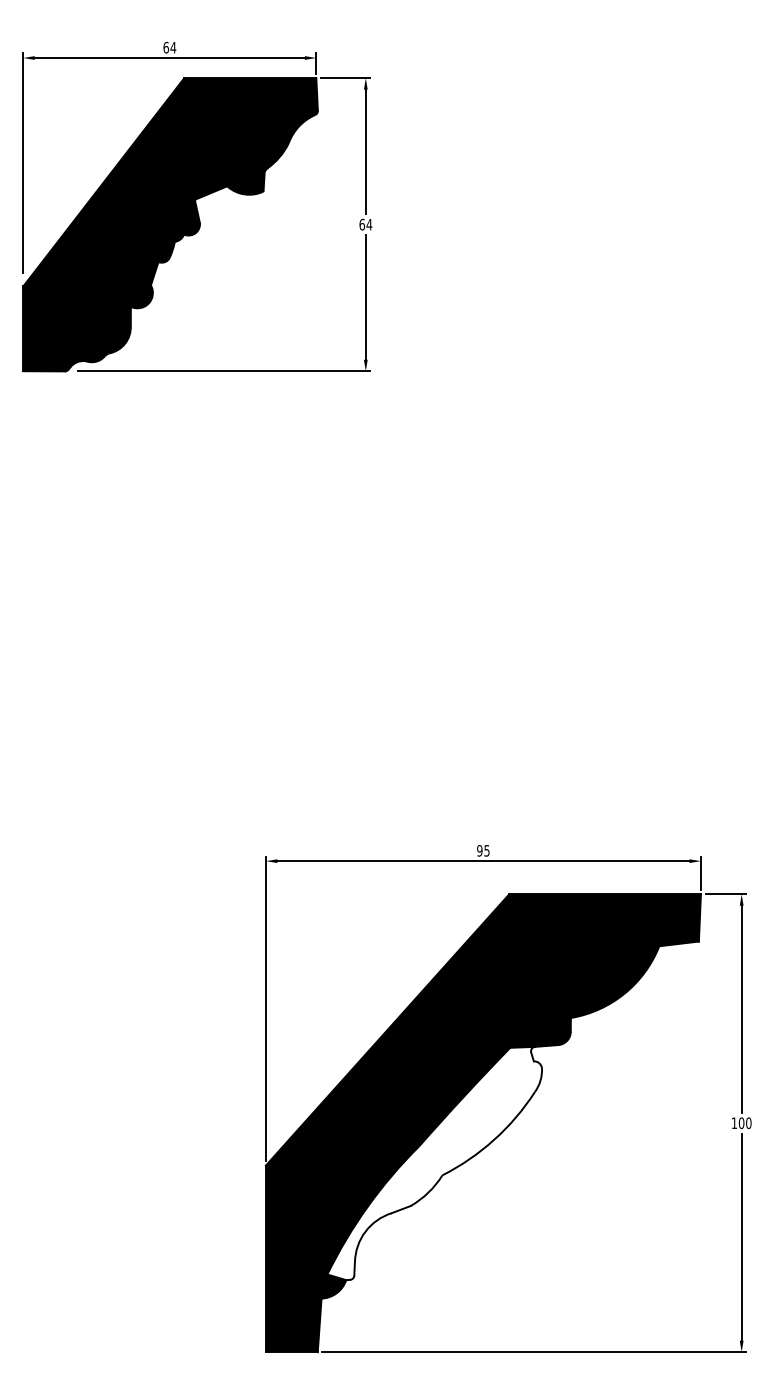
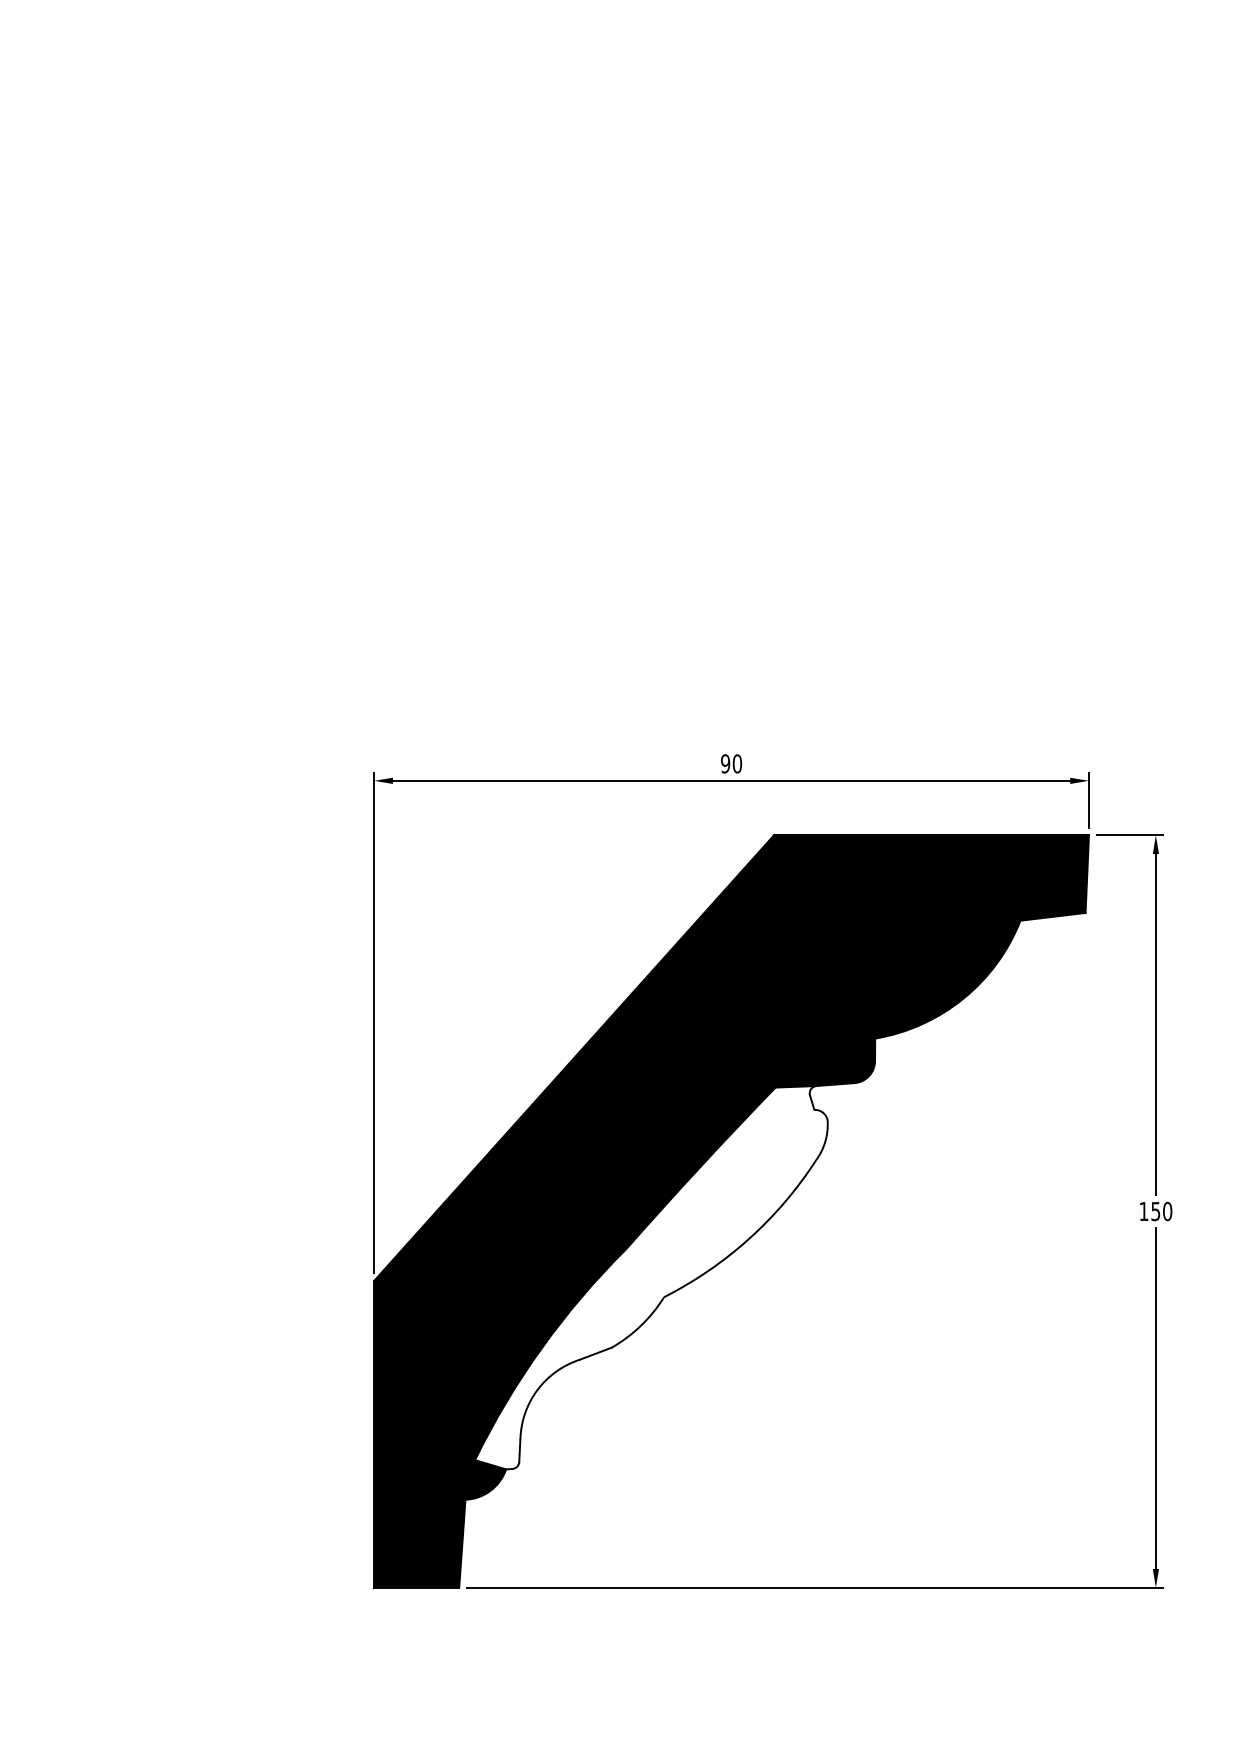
text: (486, 850) -> (736, 763), 95 -> 90
text: (741, 1123) -> (1155, 1211), 100 -> 150

